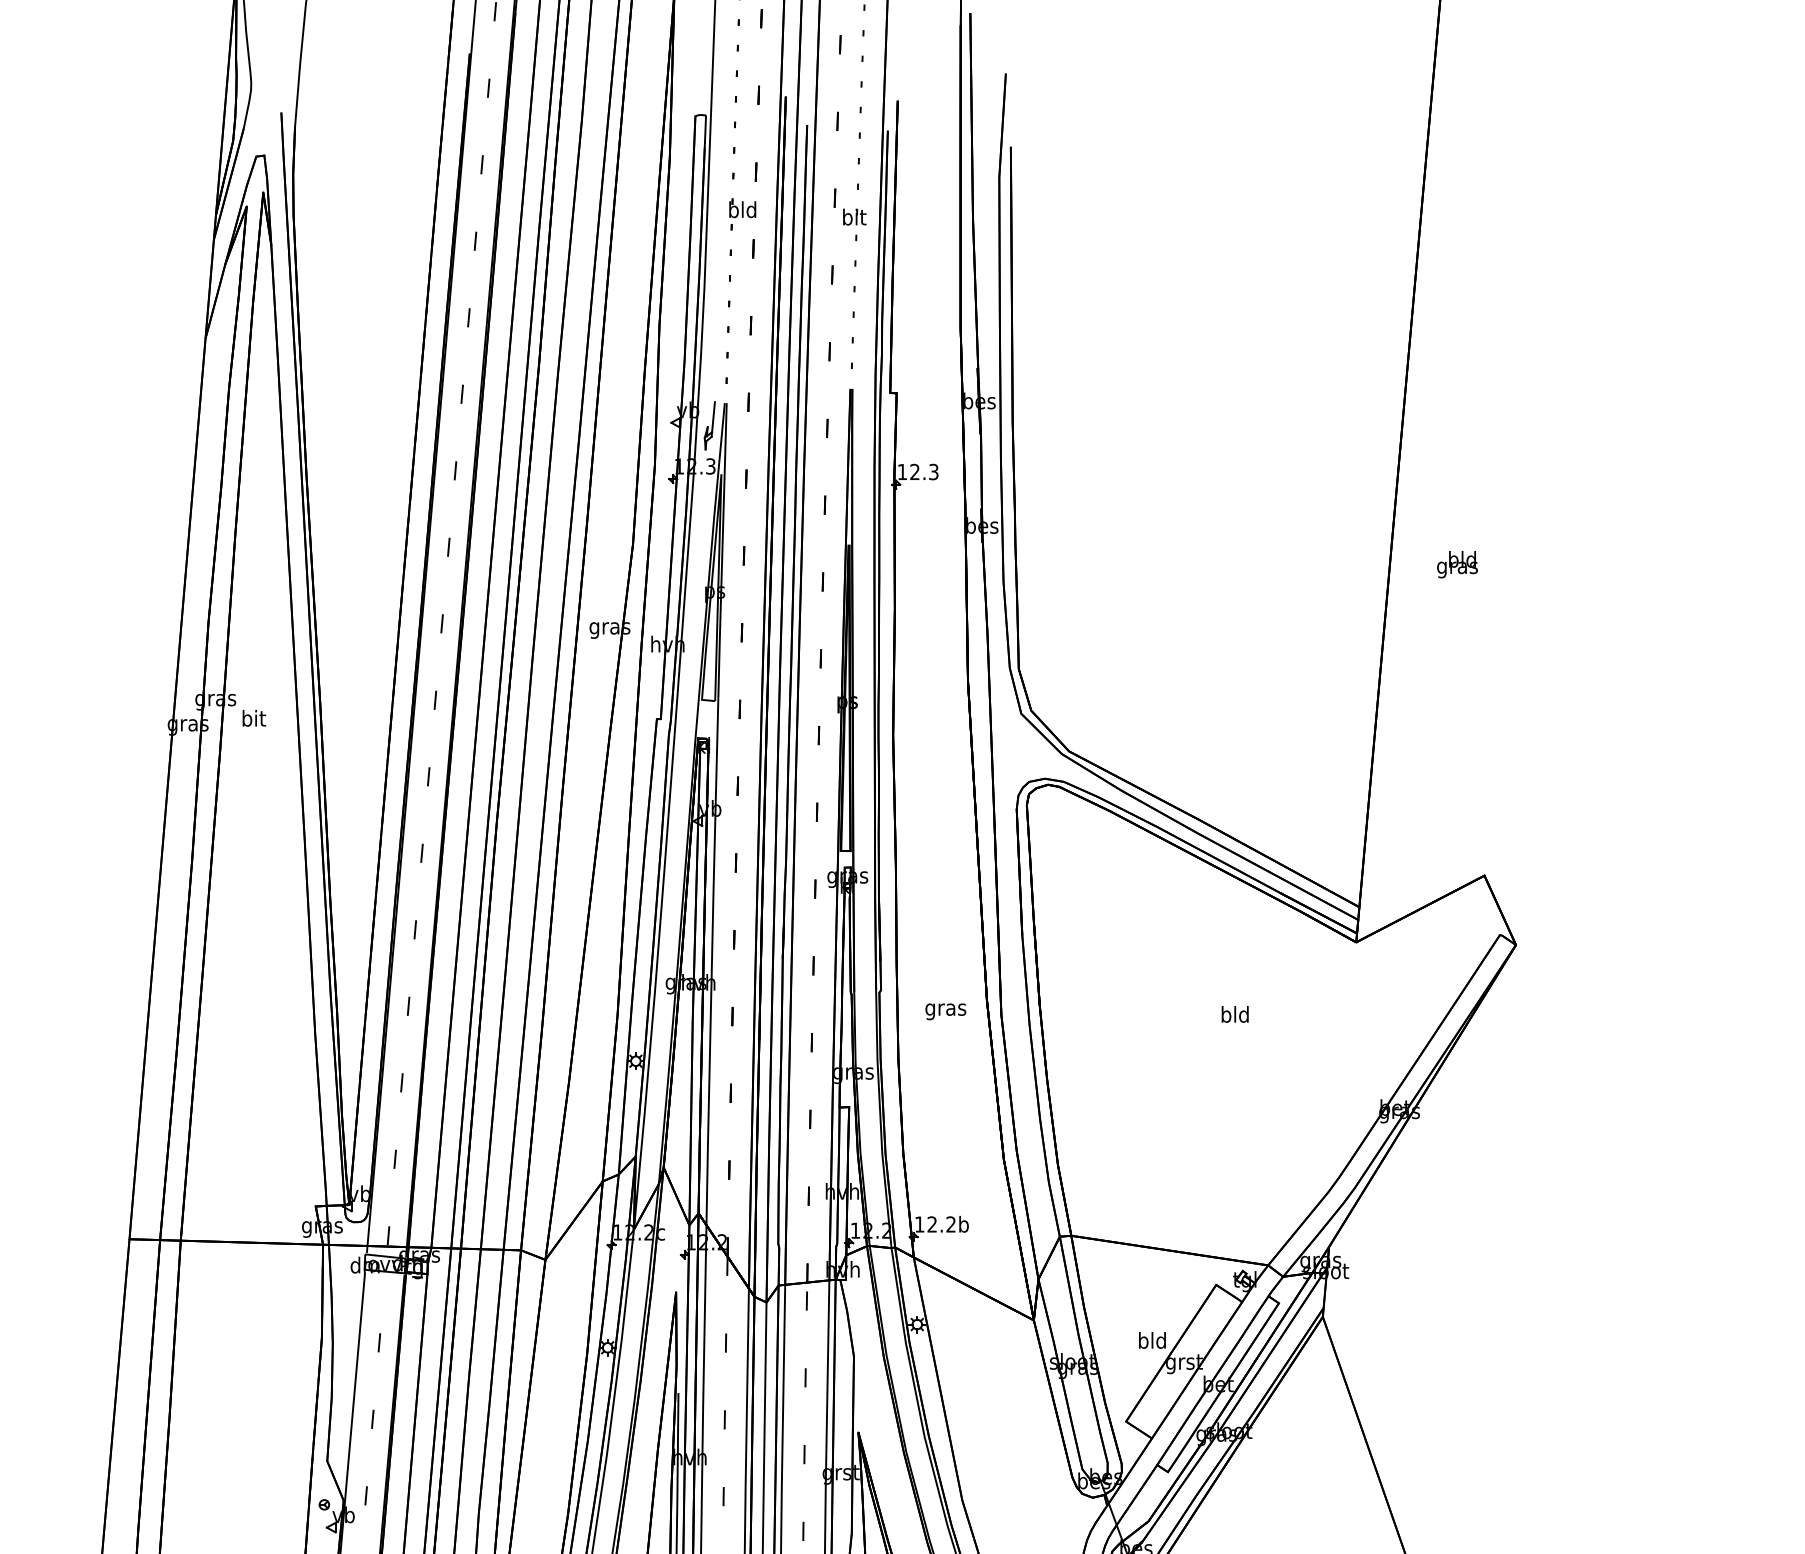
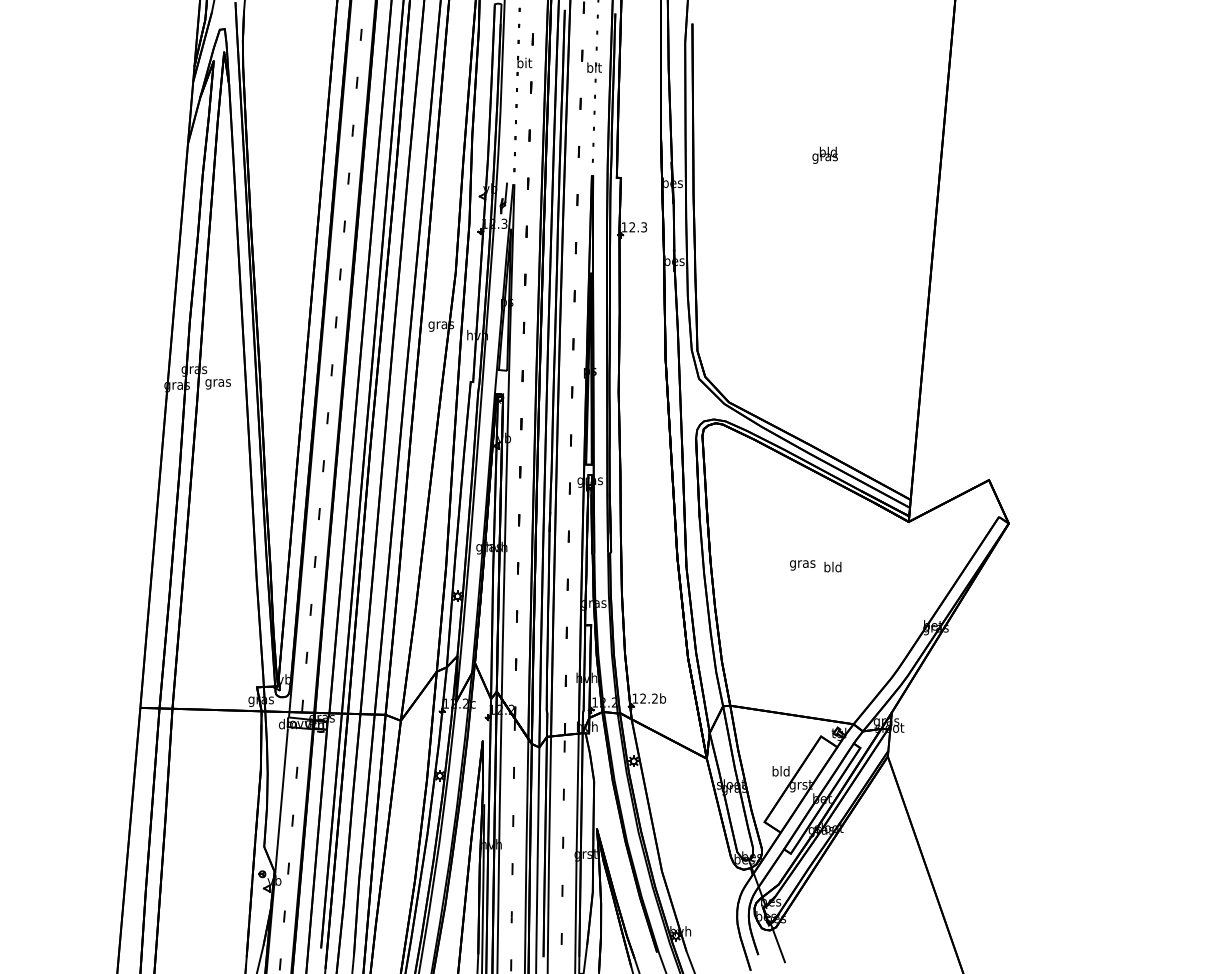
text: (742, 208) -> (524, 62), bld -> bit
text: (1456, 563) -> (824, 154), moved
text: (252, 719) -> (217, 382), bit -> gras
text: (945, 1011) -> (802, 565), moved

